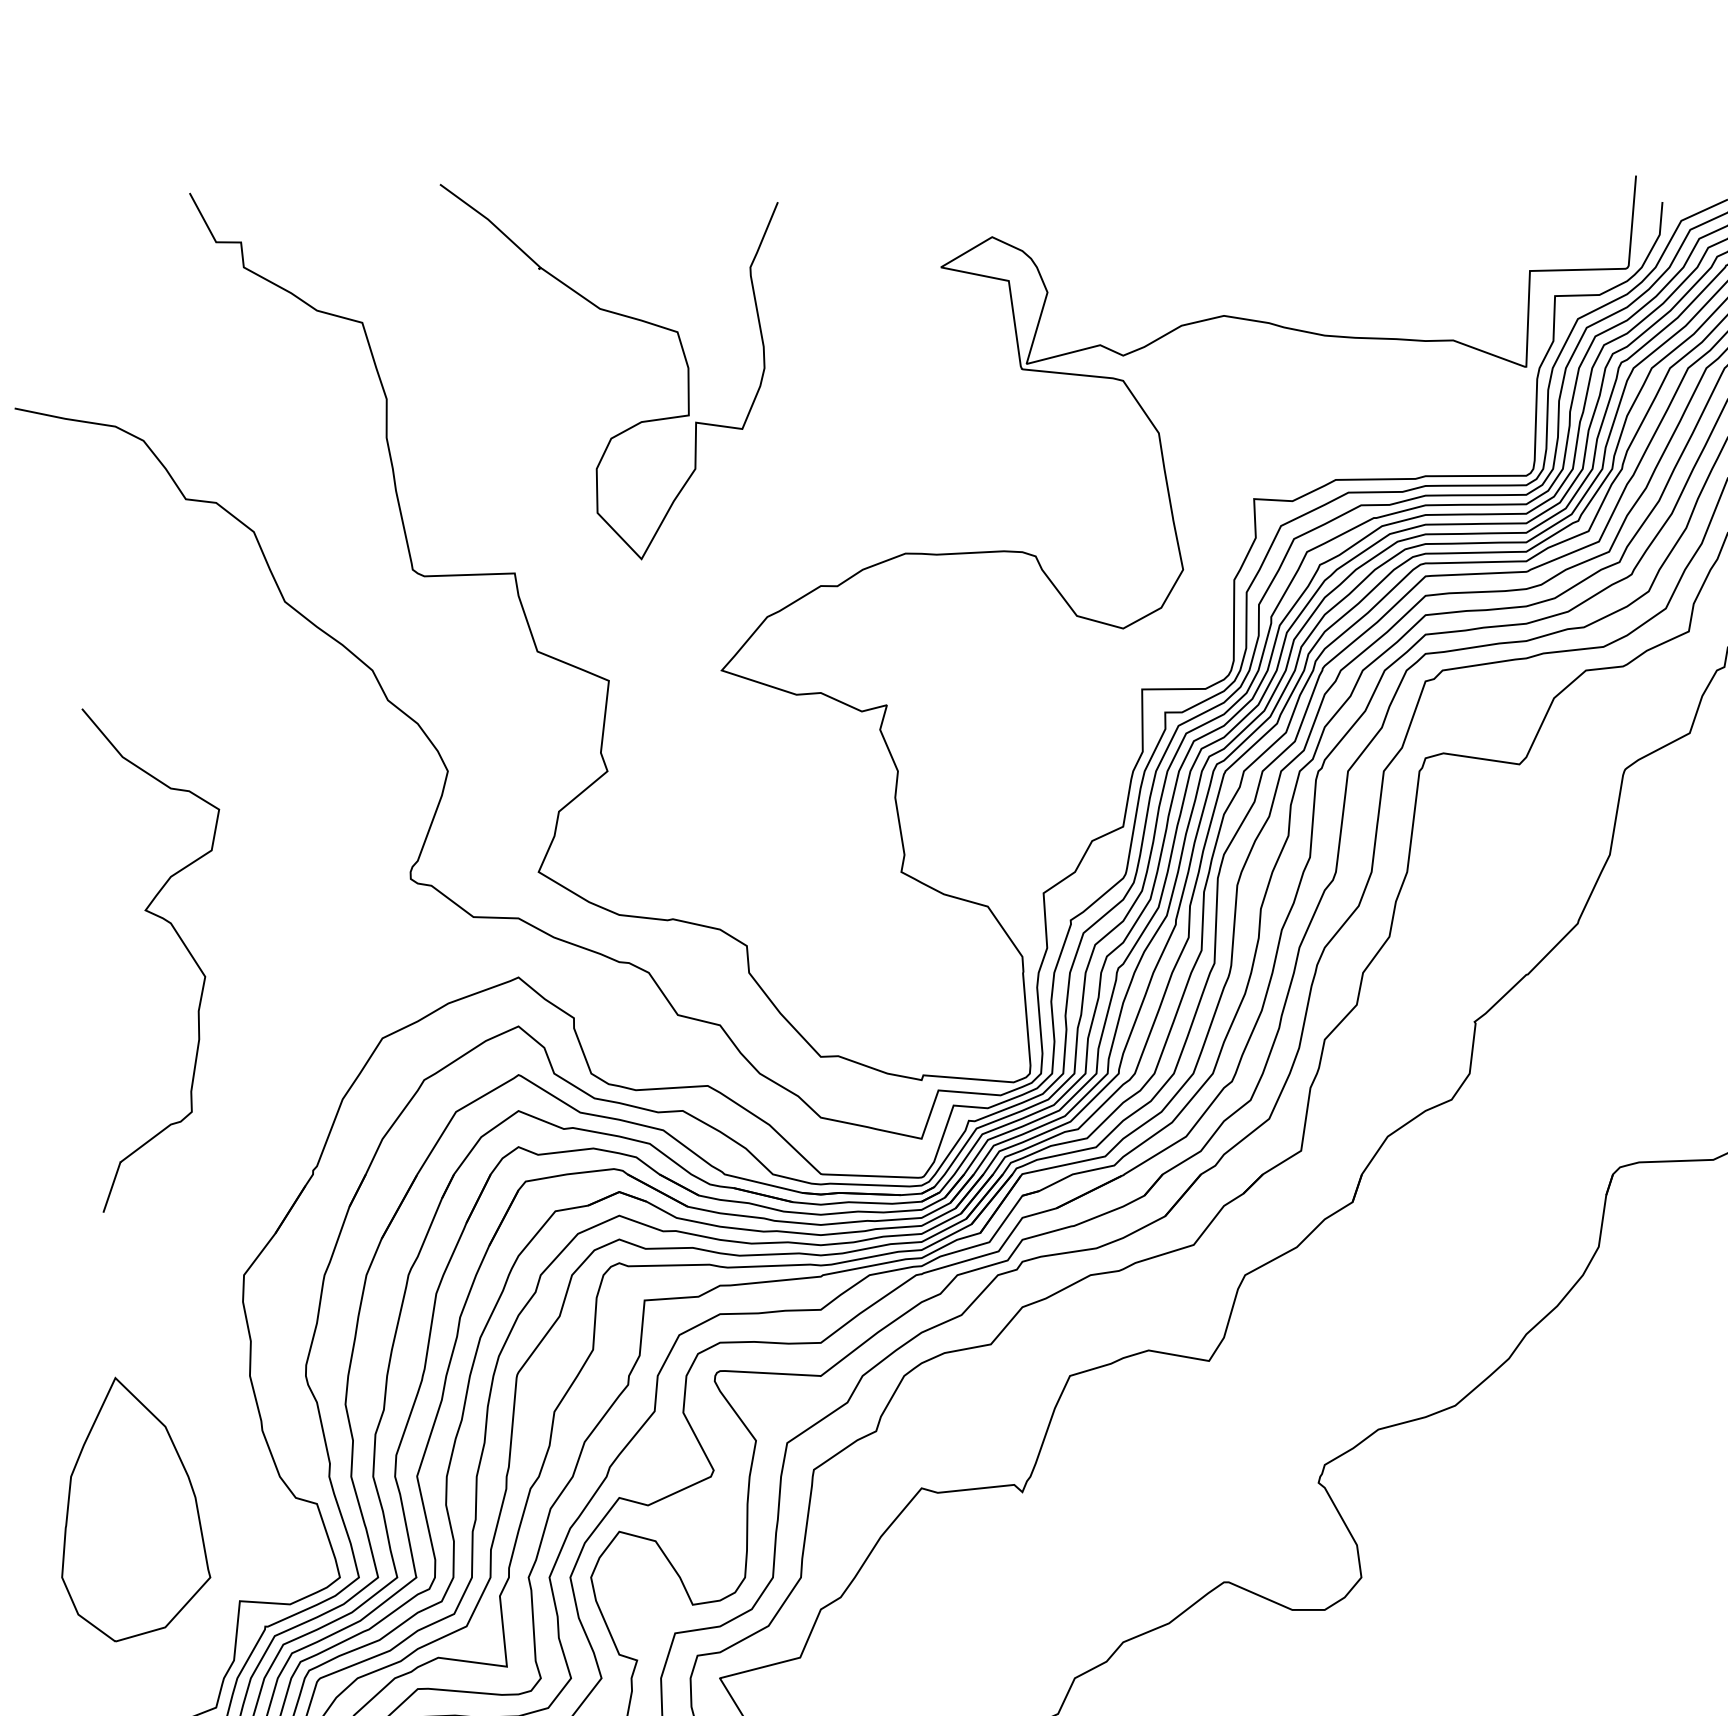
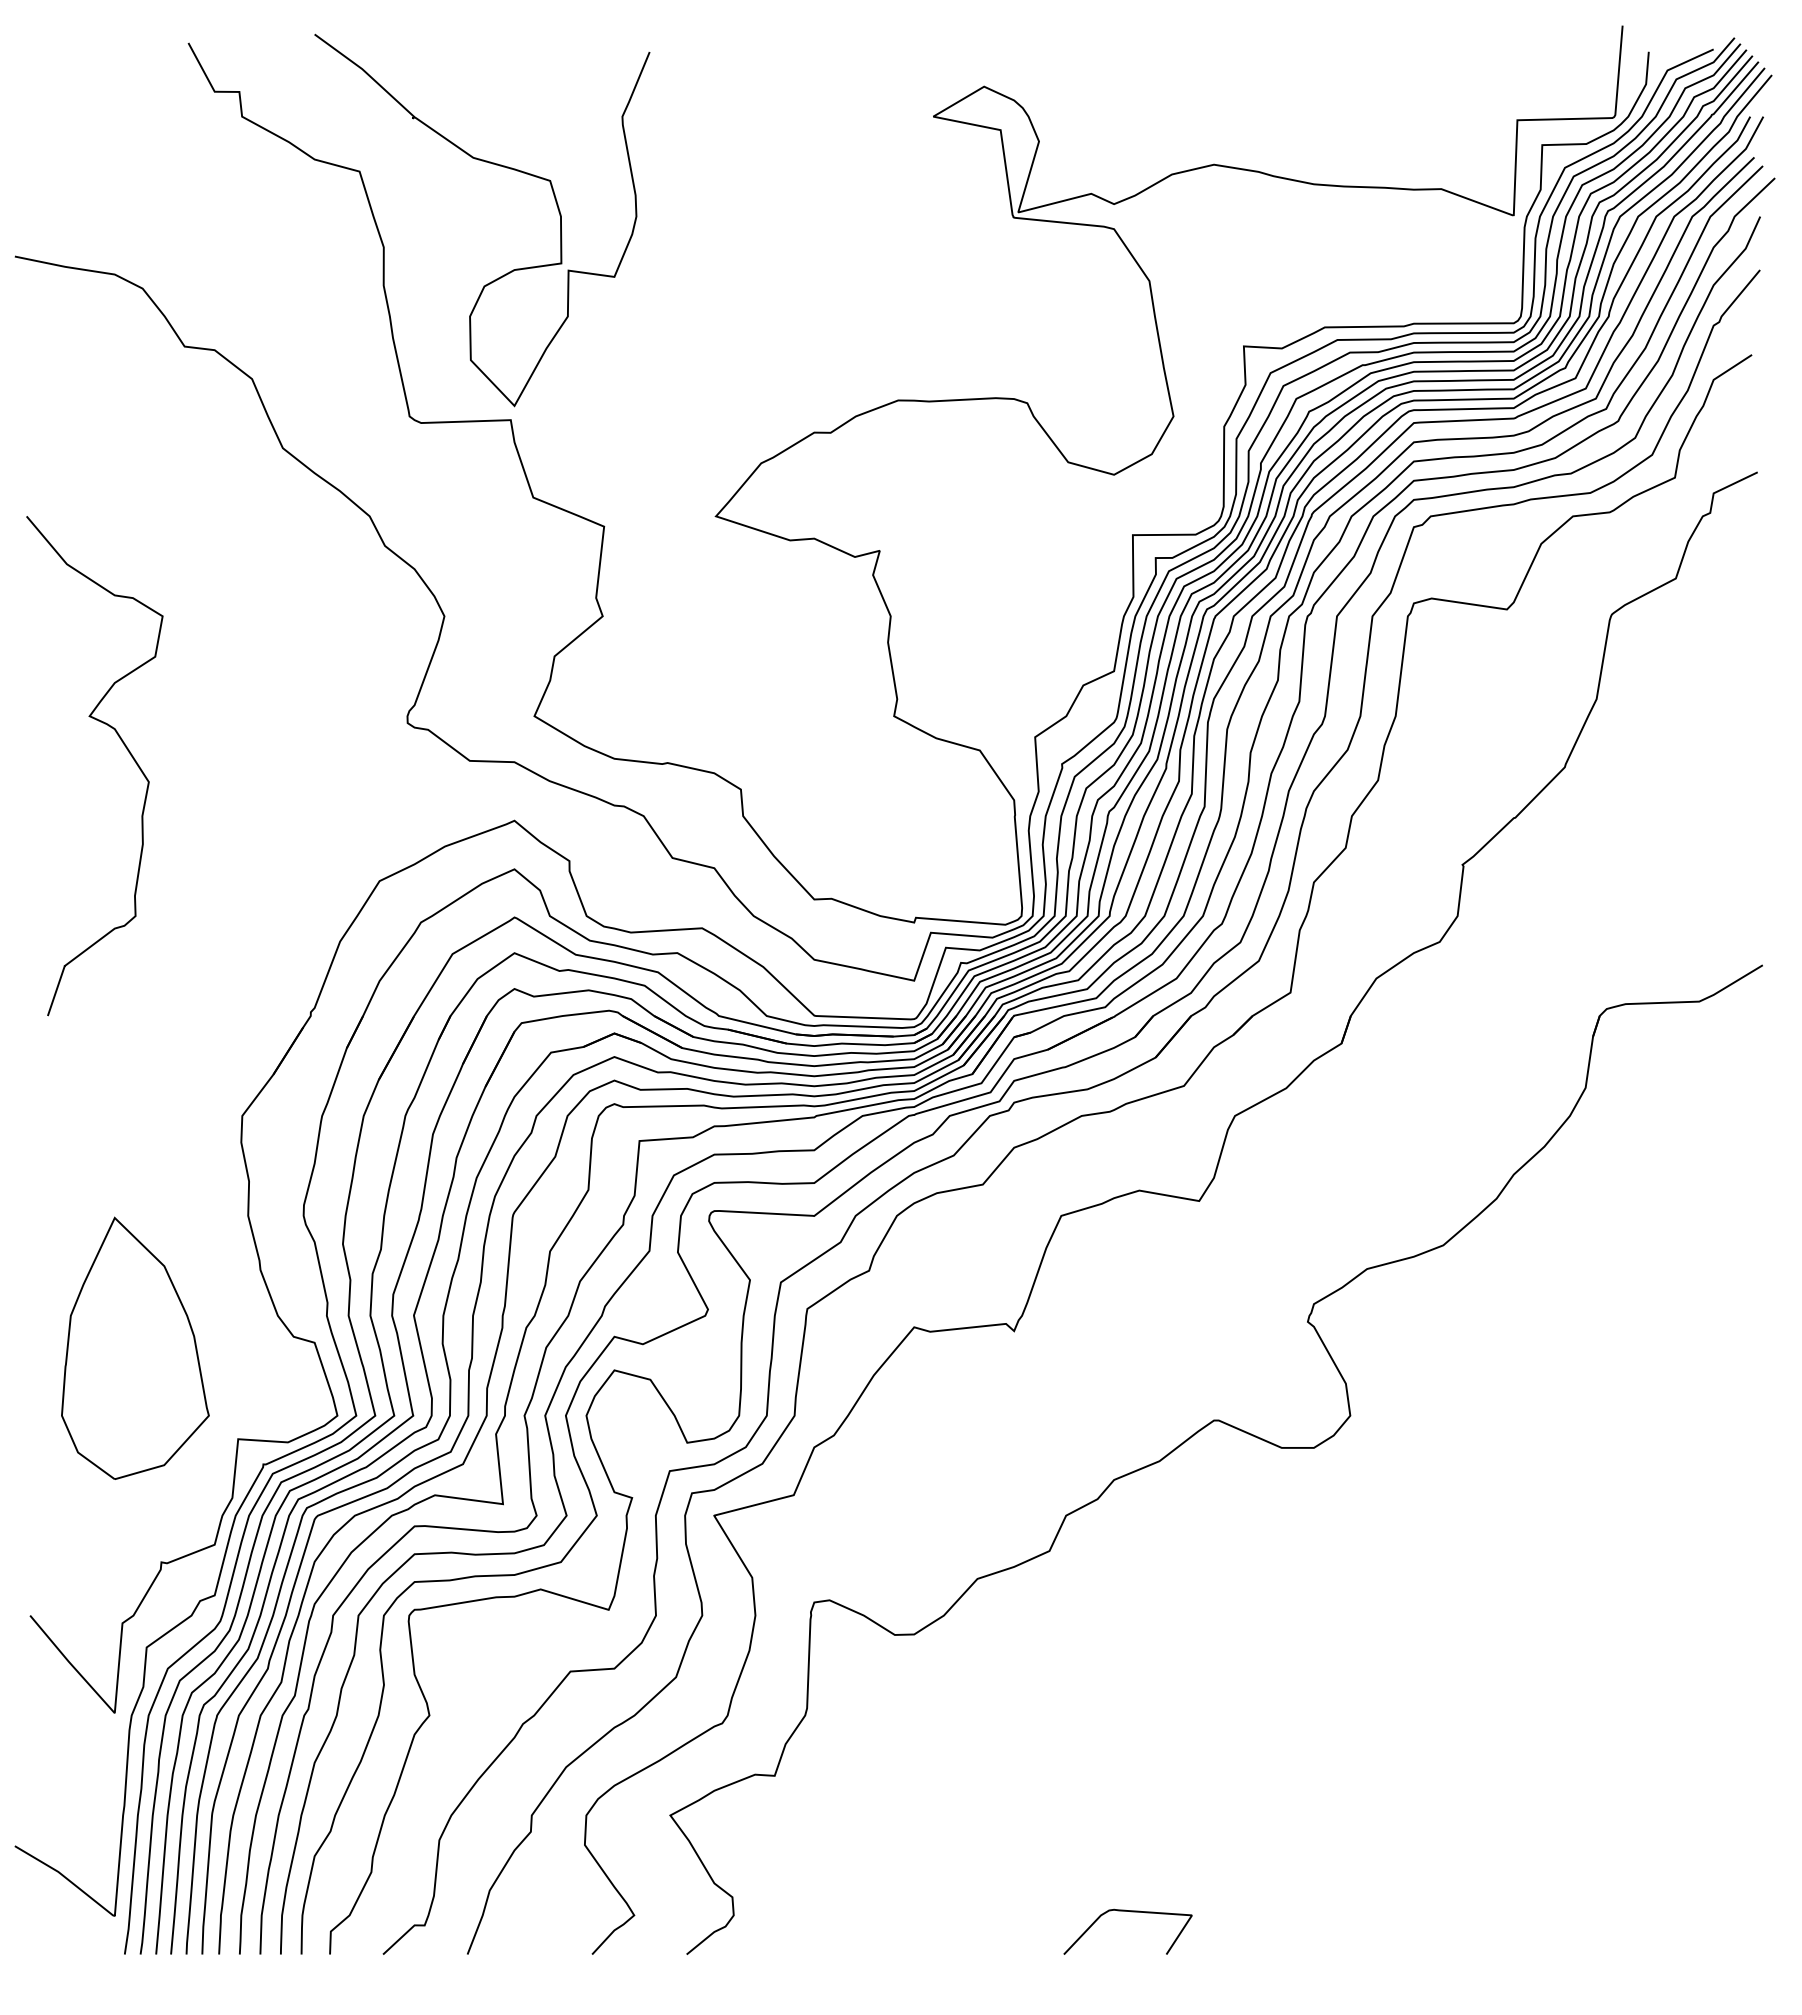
curve: (626, 317) -> (499, 166), moved
curve: (180, 940) -> (124, 746), moved

